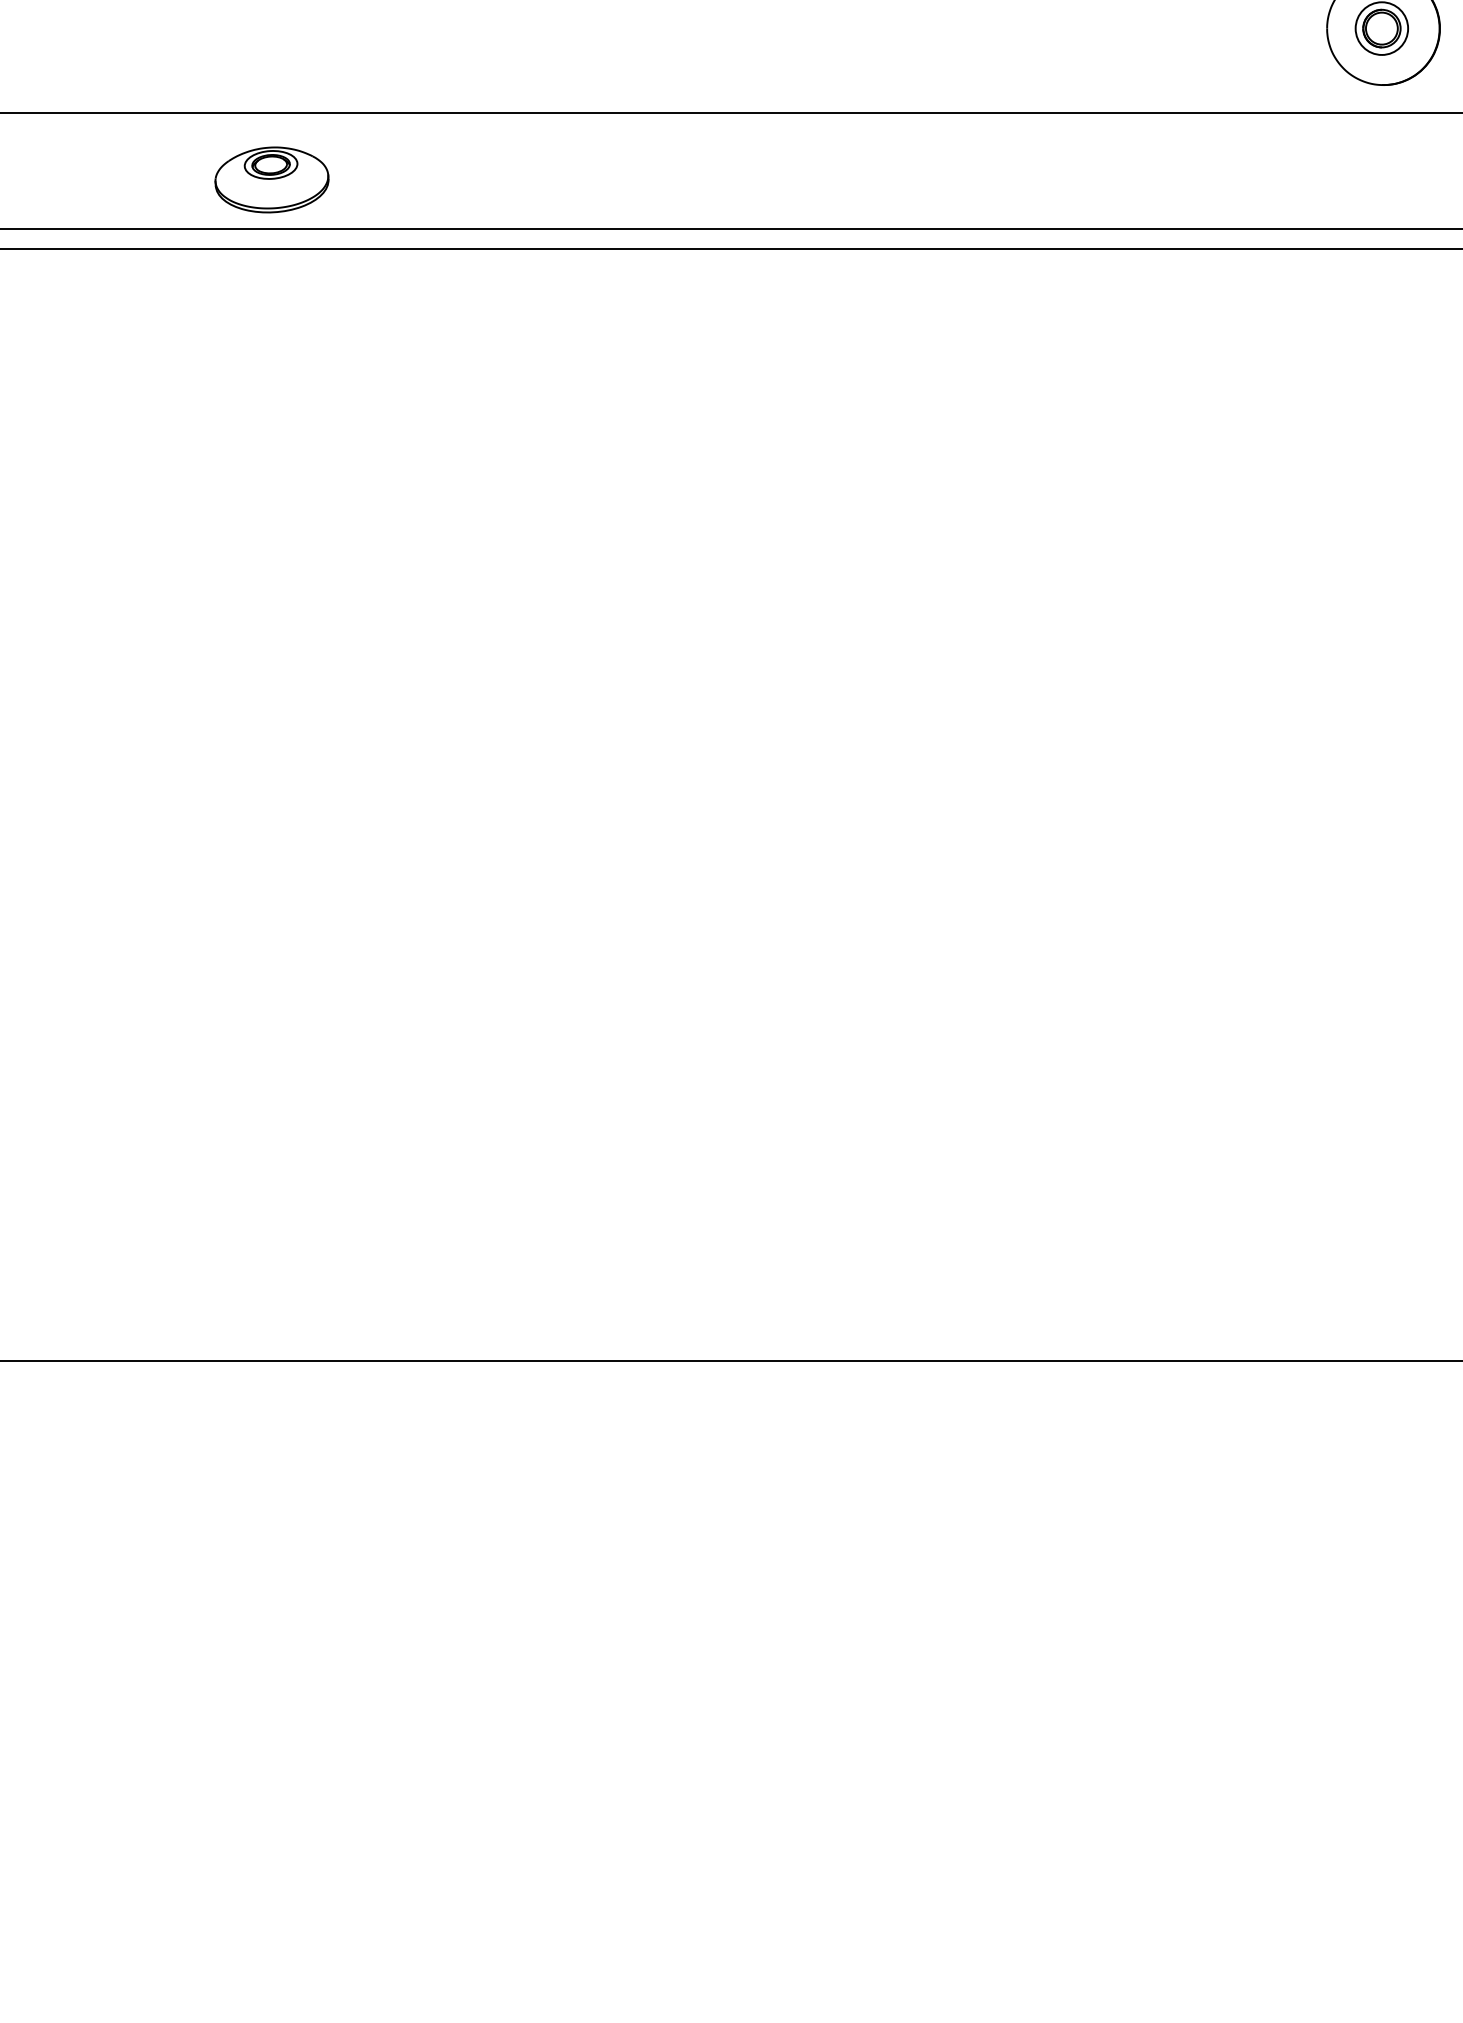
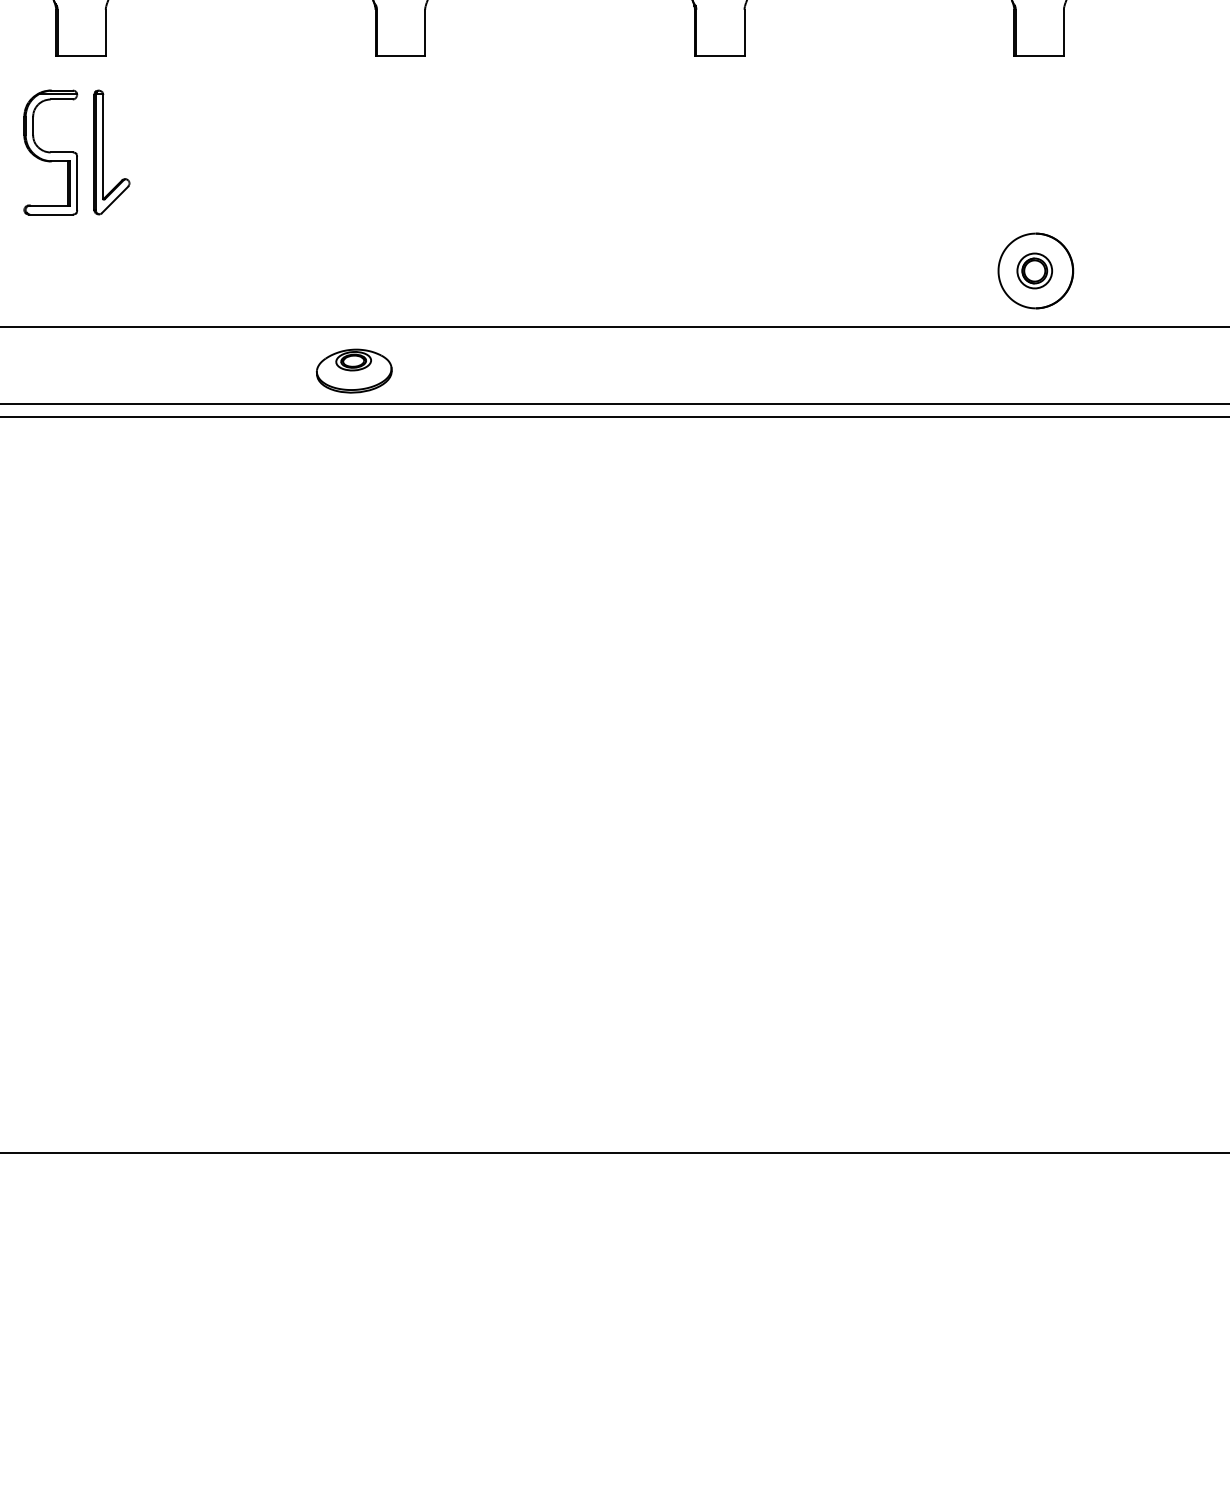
part: (272, 178) -> (354, 370), moved

